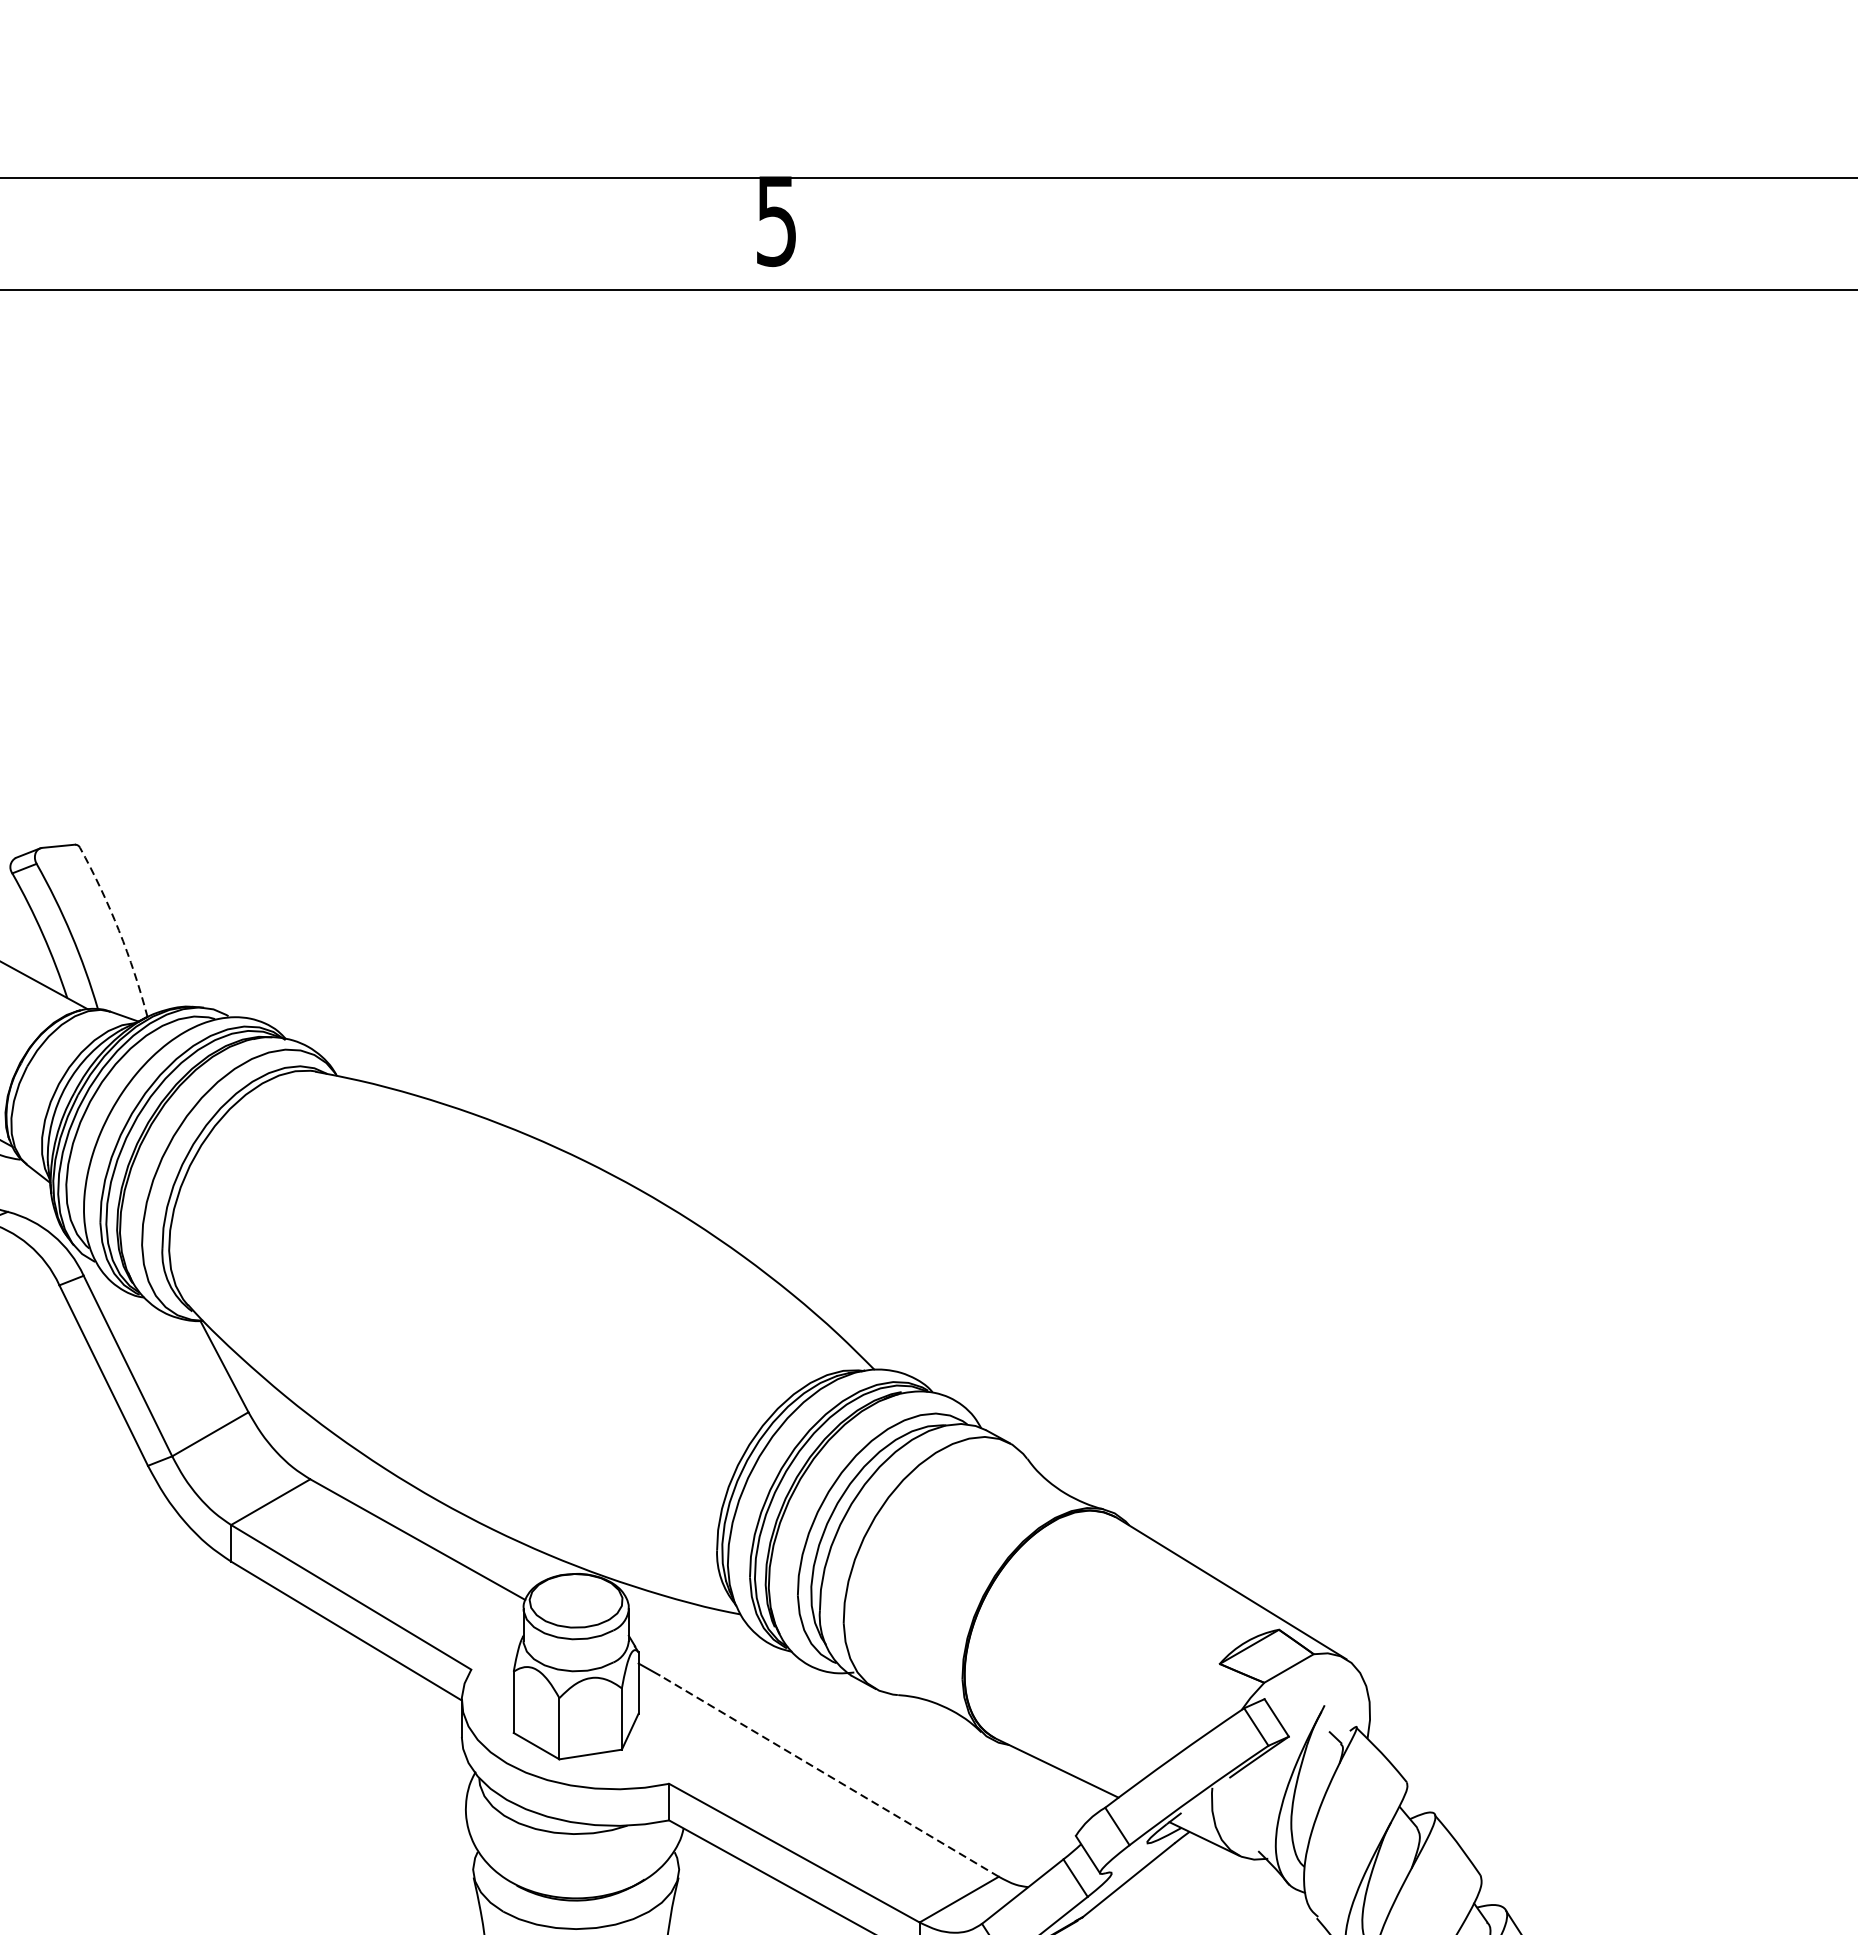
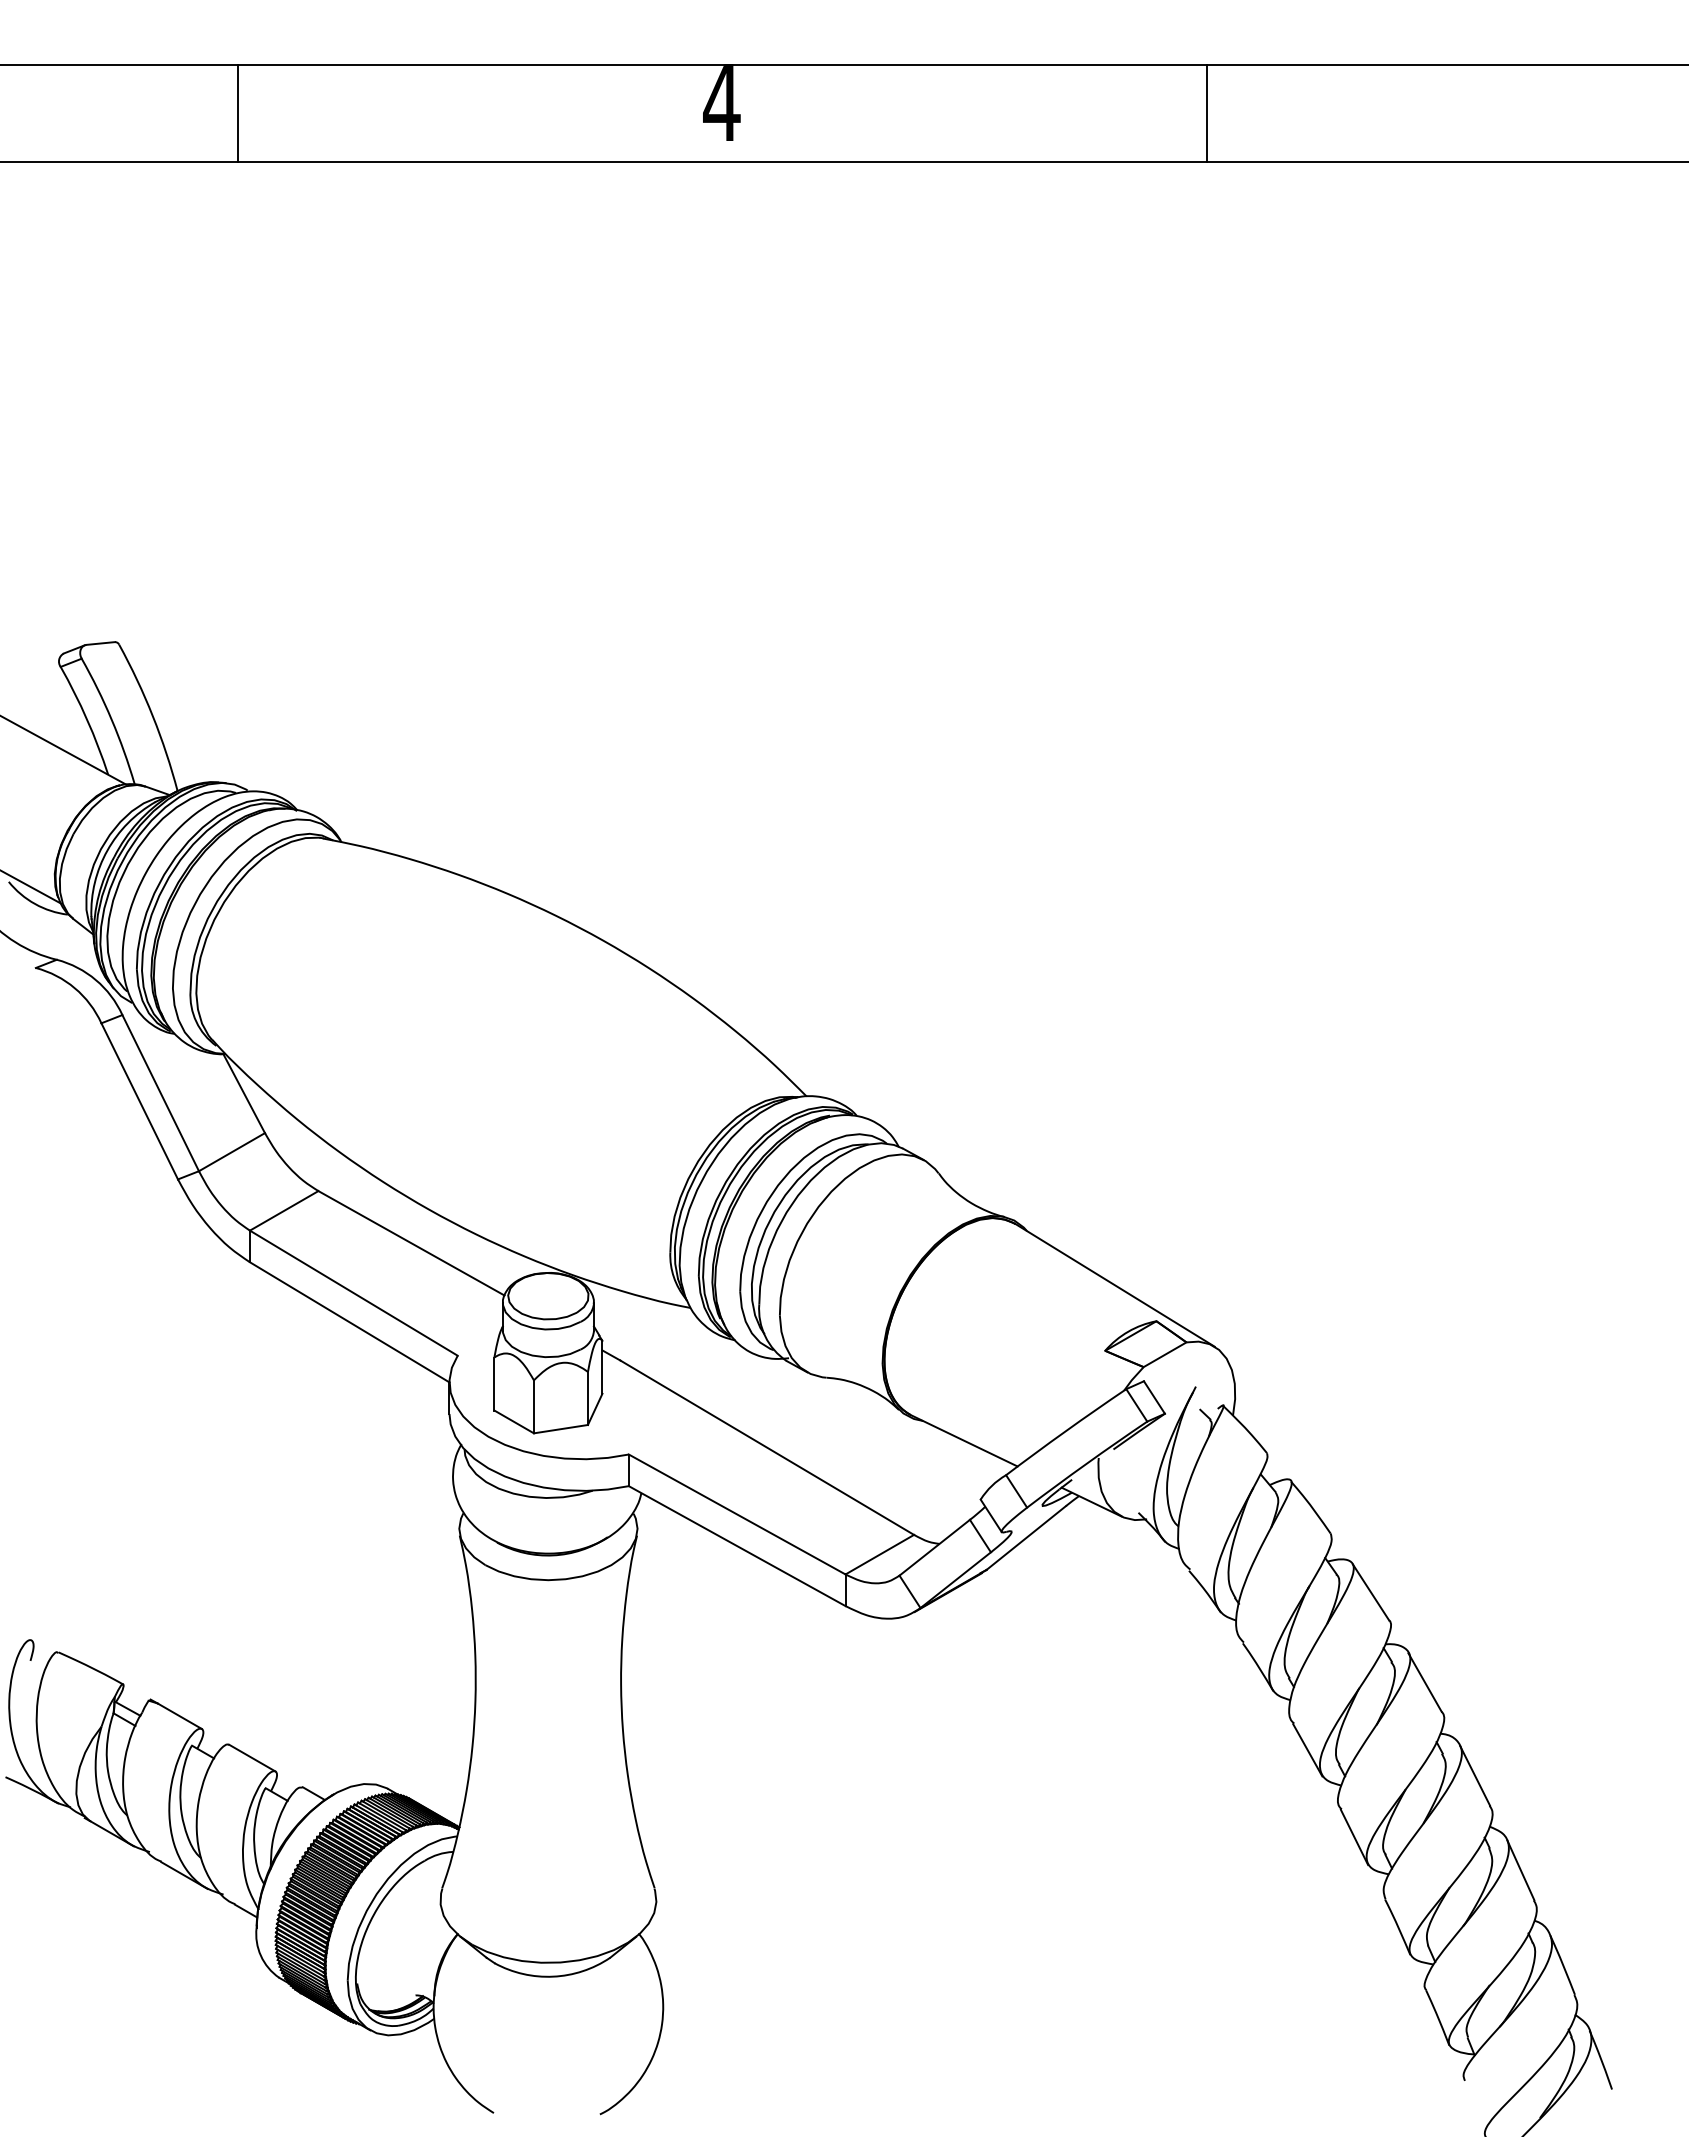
text: (776, 223) -> (721, 104), 5 -> 4
line: (217, 233) -> (238, 113), added
line: (1338, 233) -> (1207, 113), added
arc: (118, 930) -> (152, 716), dashed -> solid
line: (829, 1775) -> (767, 1447), dashed -> solid

